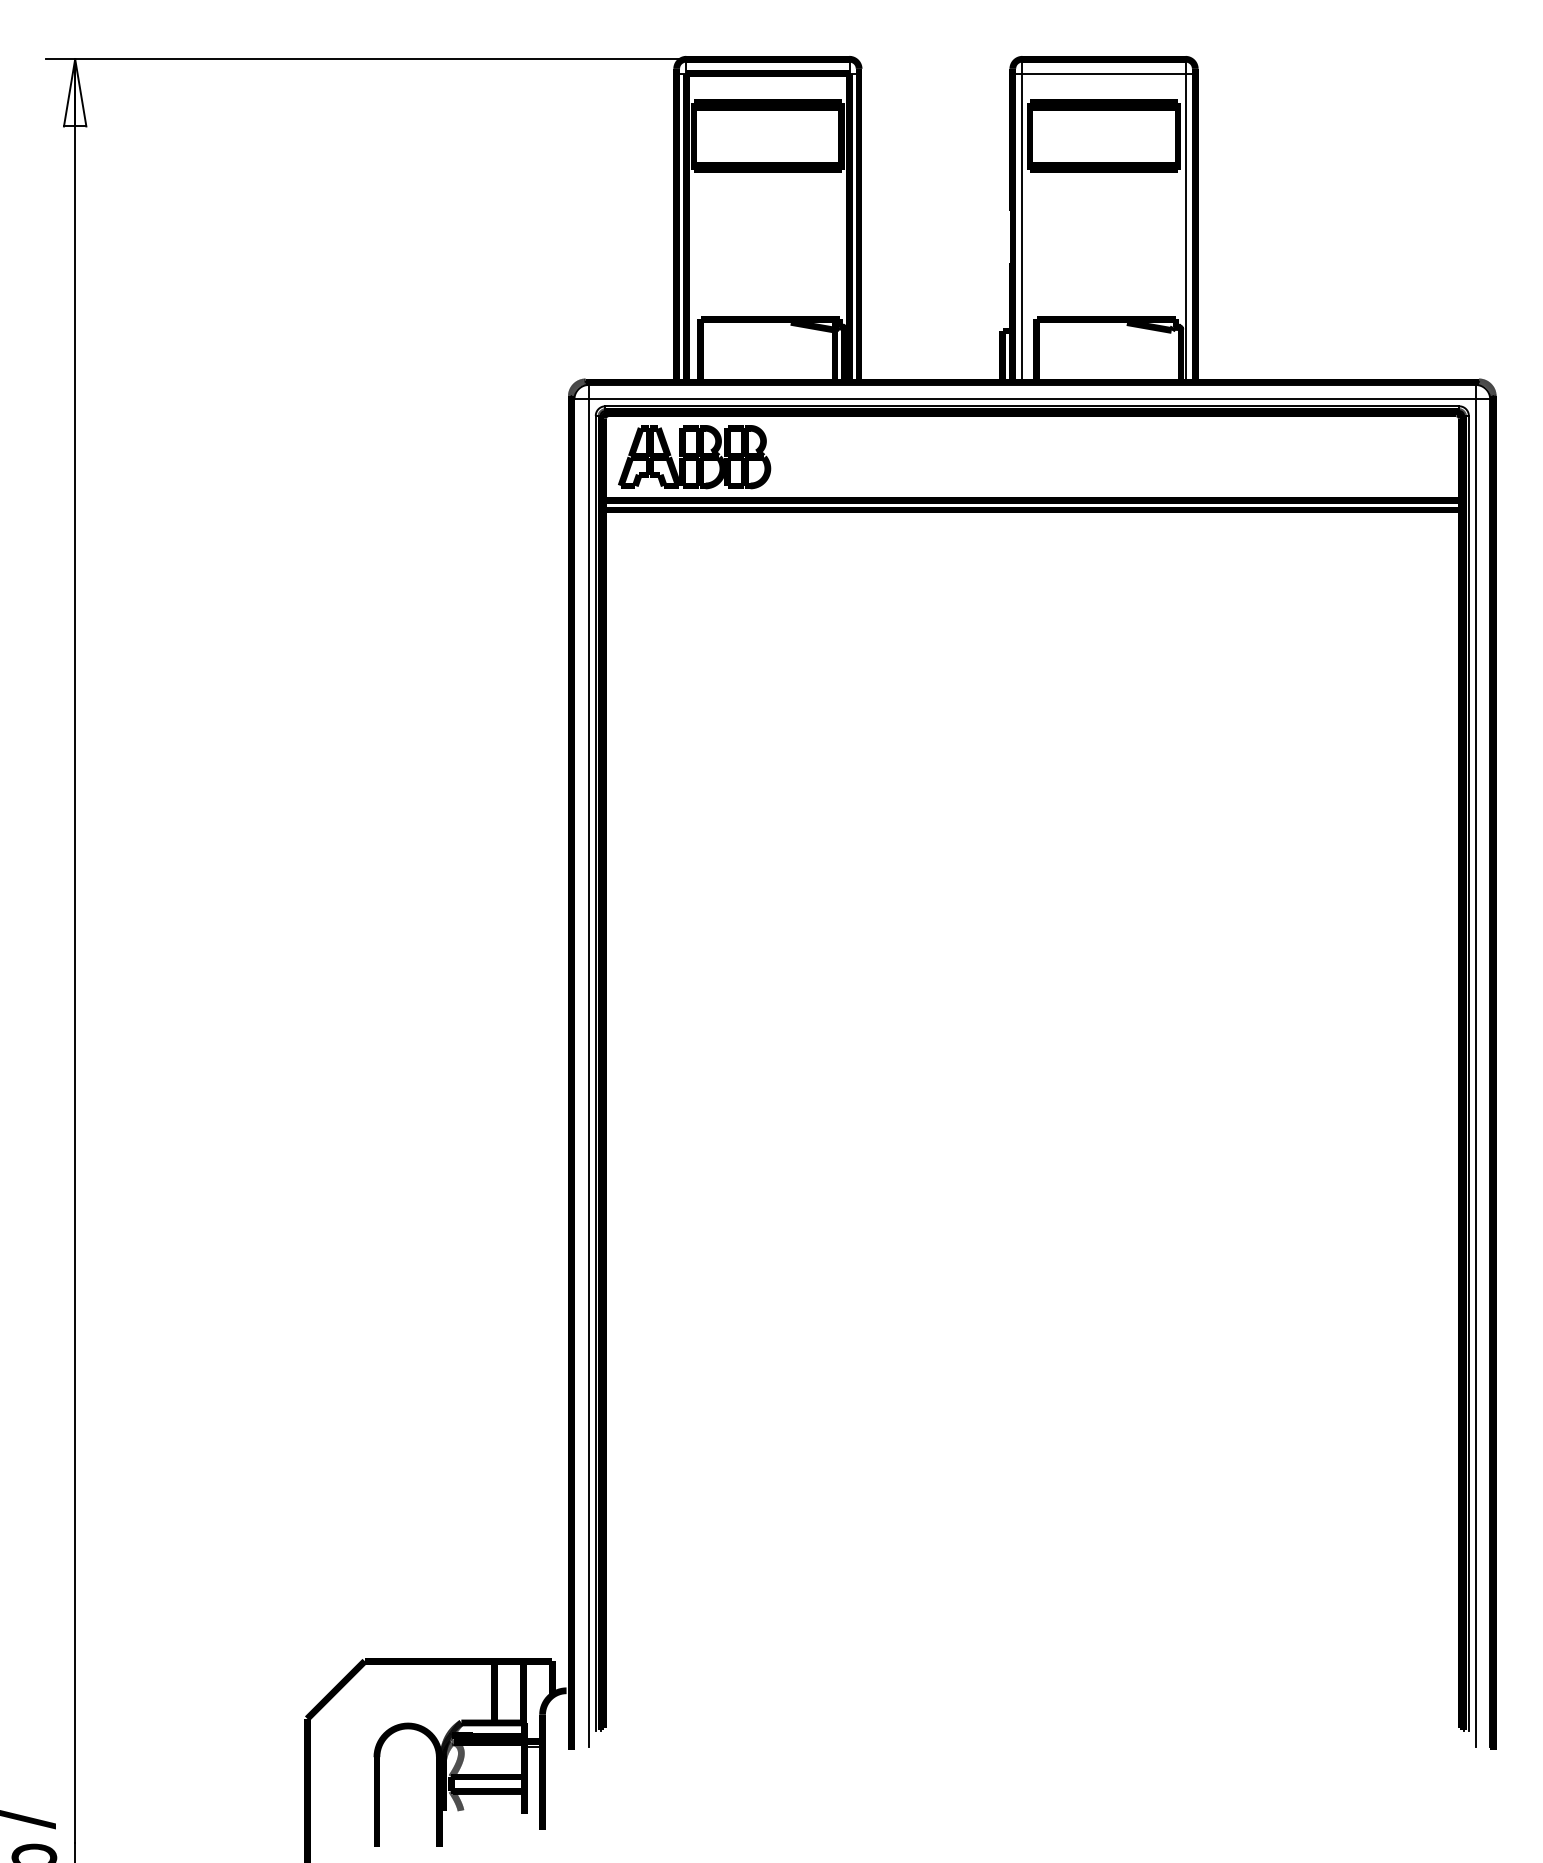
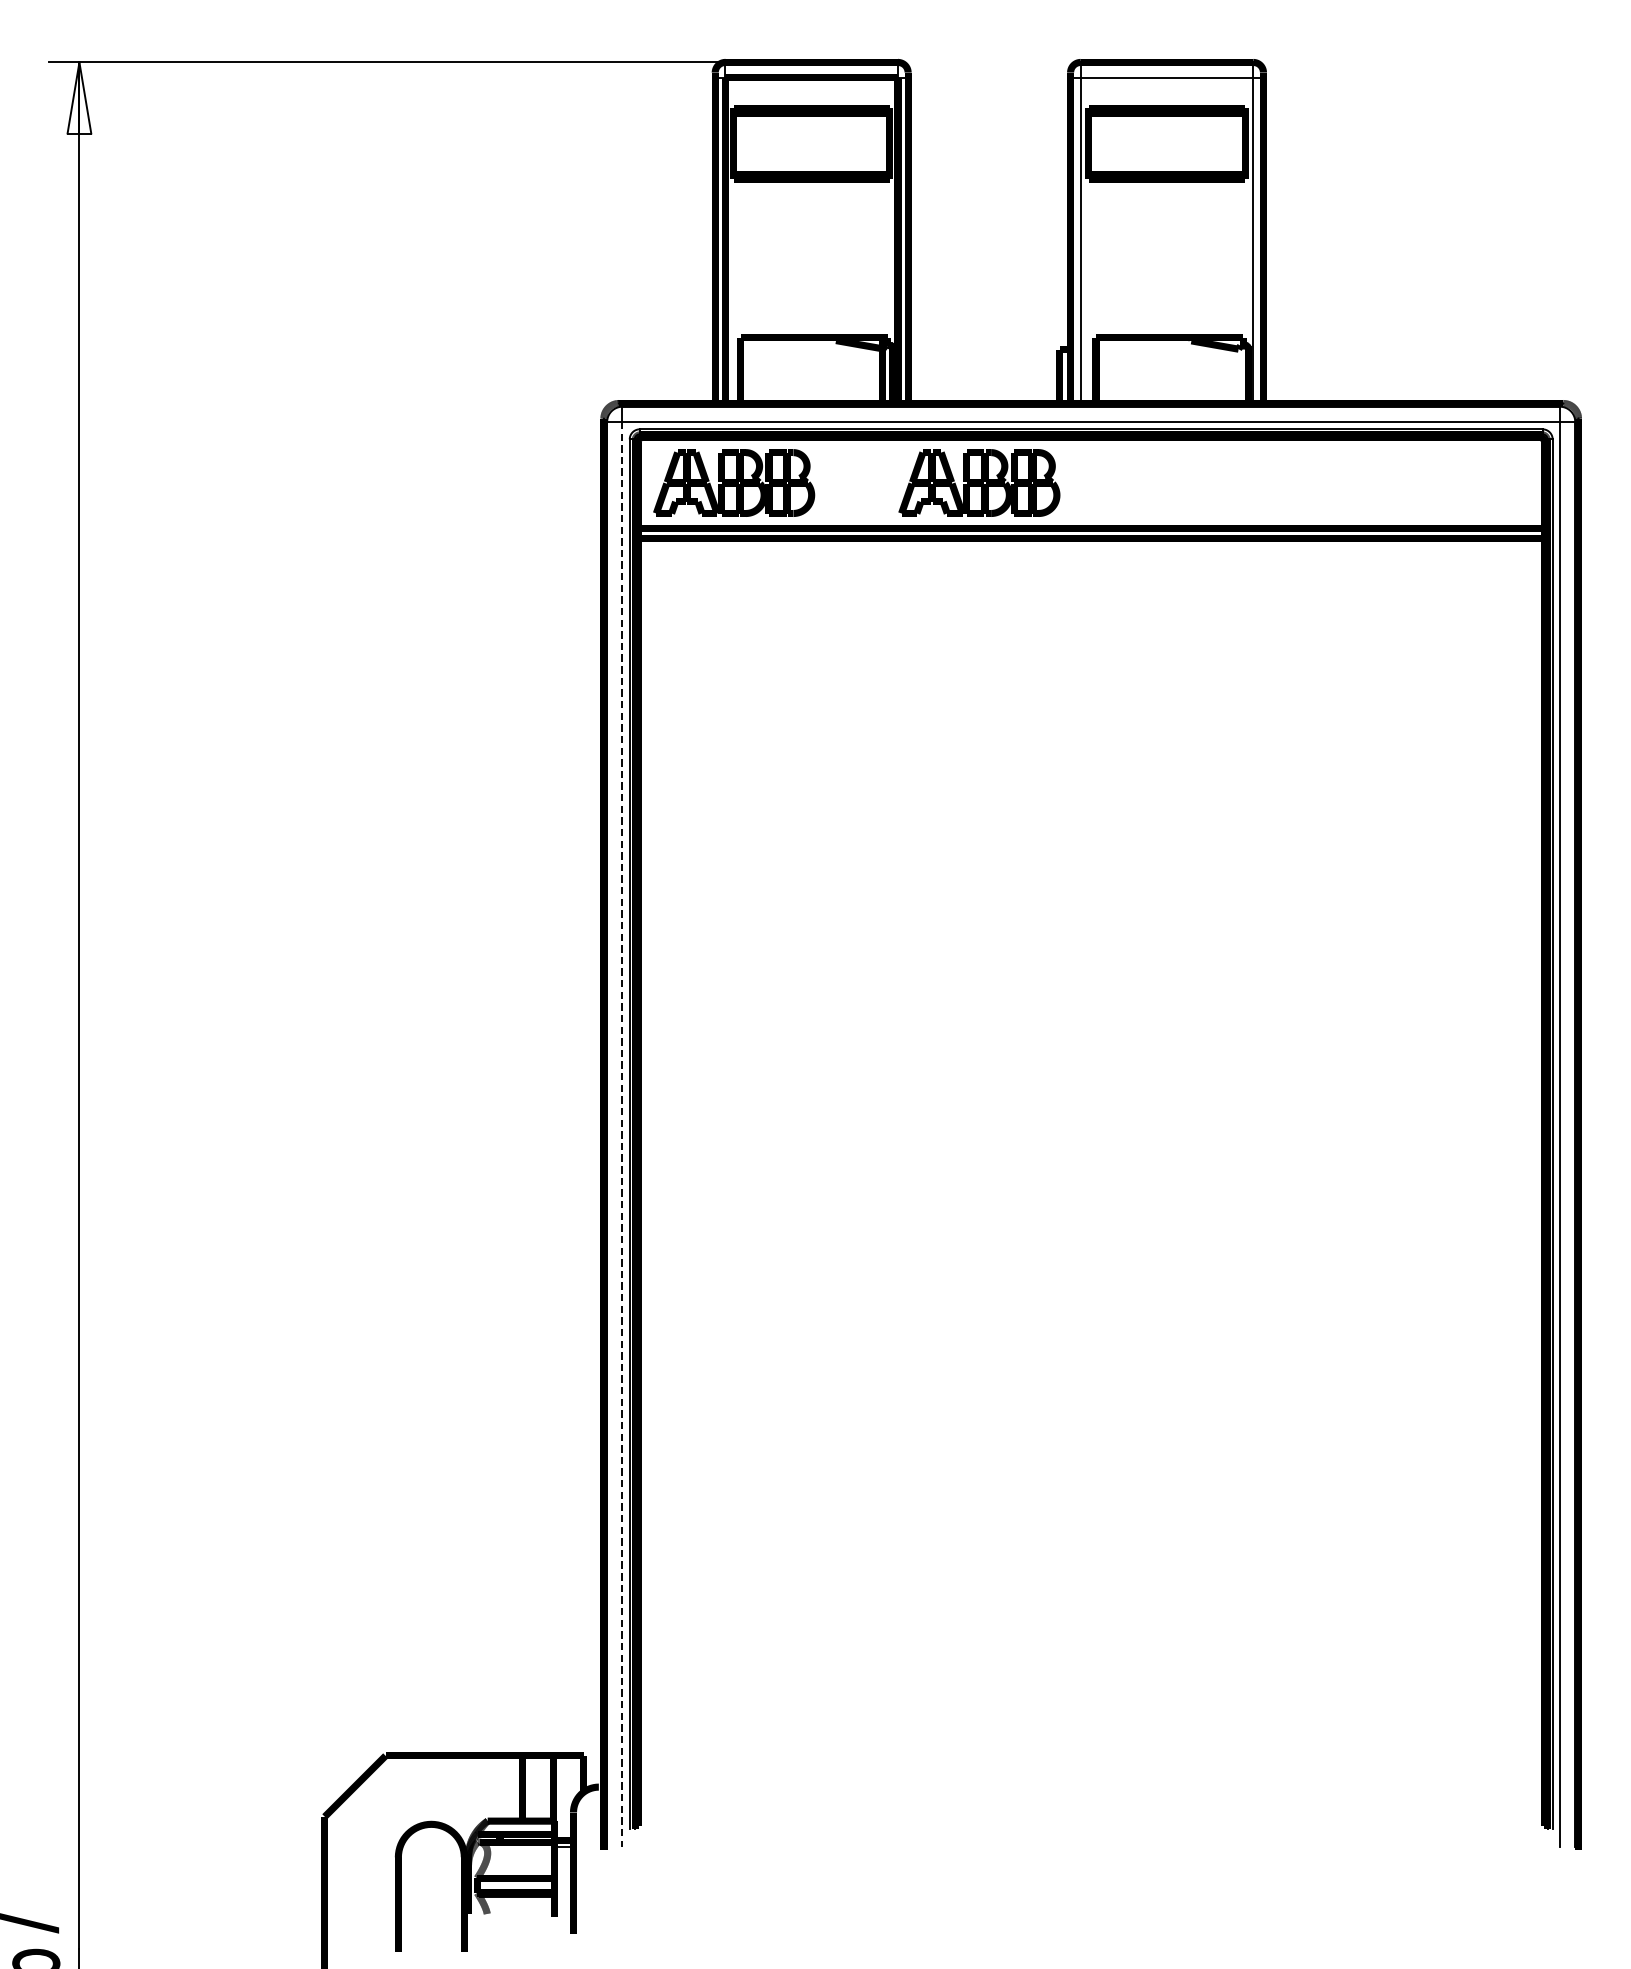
part: (926, 457) -> (979, 483), added
line: (588, 1073) -> (622, 1134), solid -> dashed

